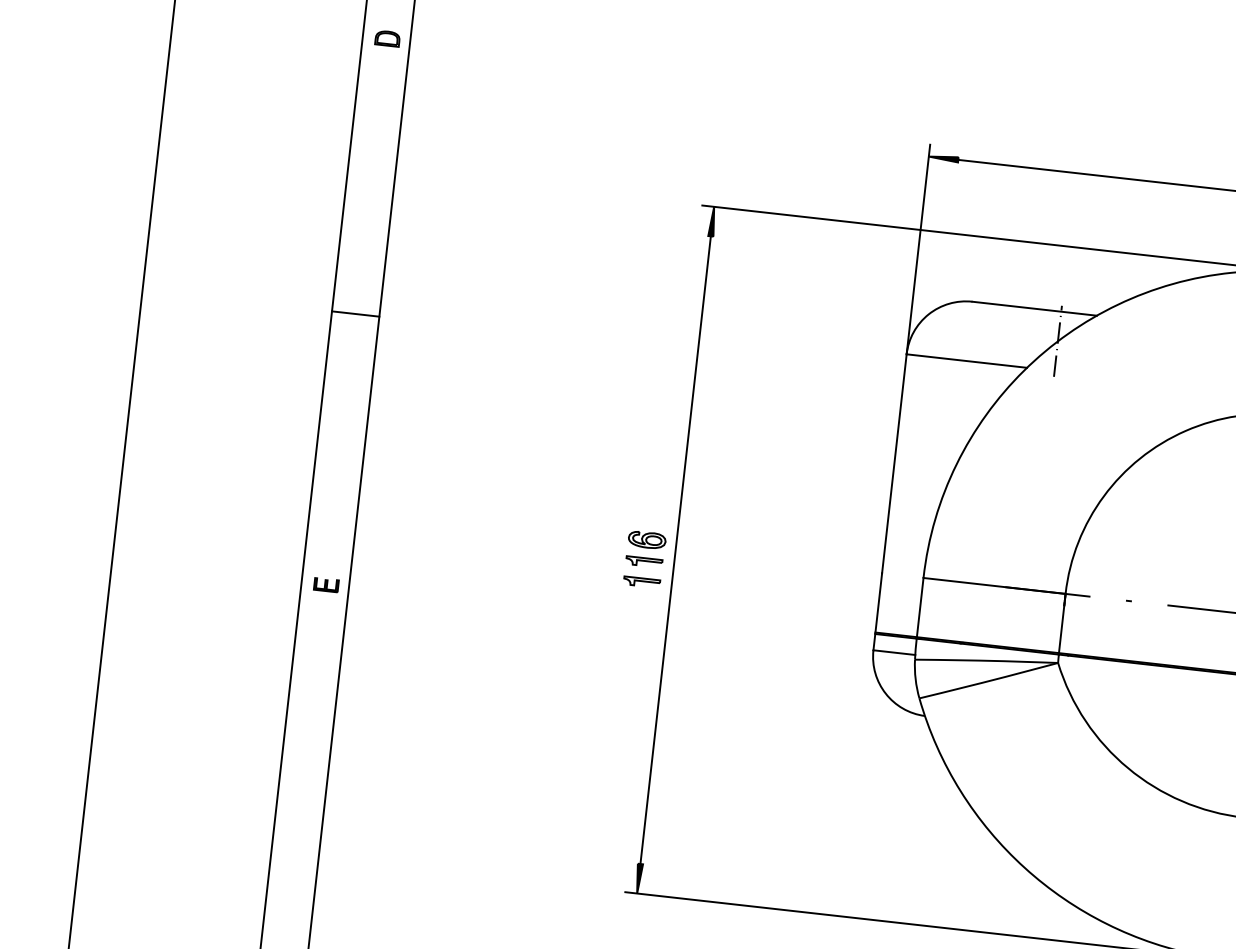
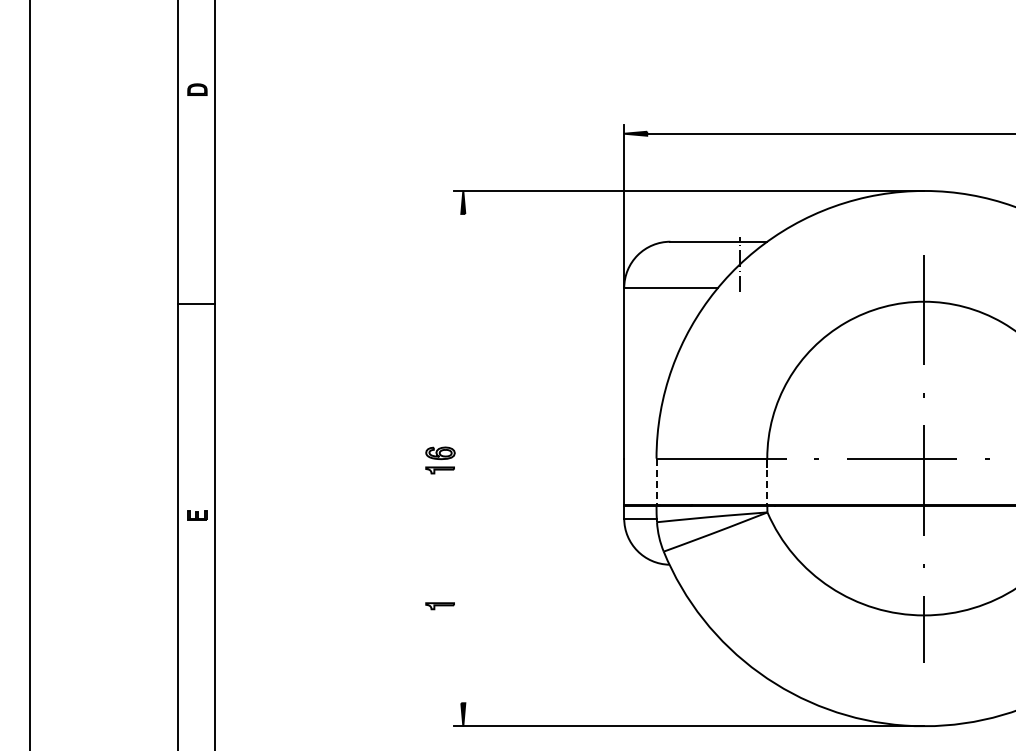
line: (675, 550) -> (463, 458), removed
part: (641, 582) -> (439, 606), moved
line: (920, 608) -> (656, 482), solid -> dashed
line: (1062, 624) -> (767, 482), solid -> dashed

